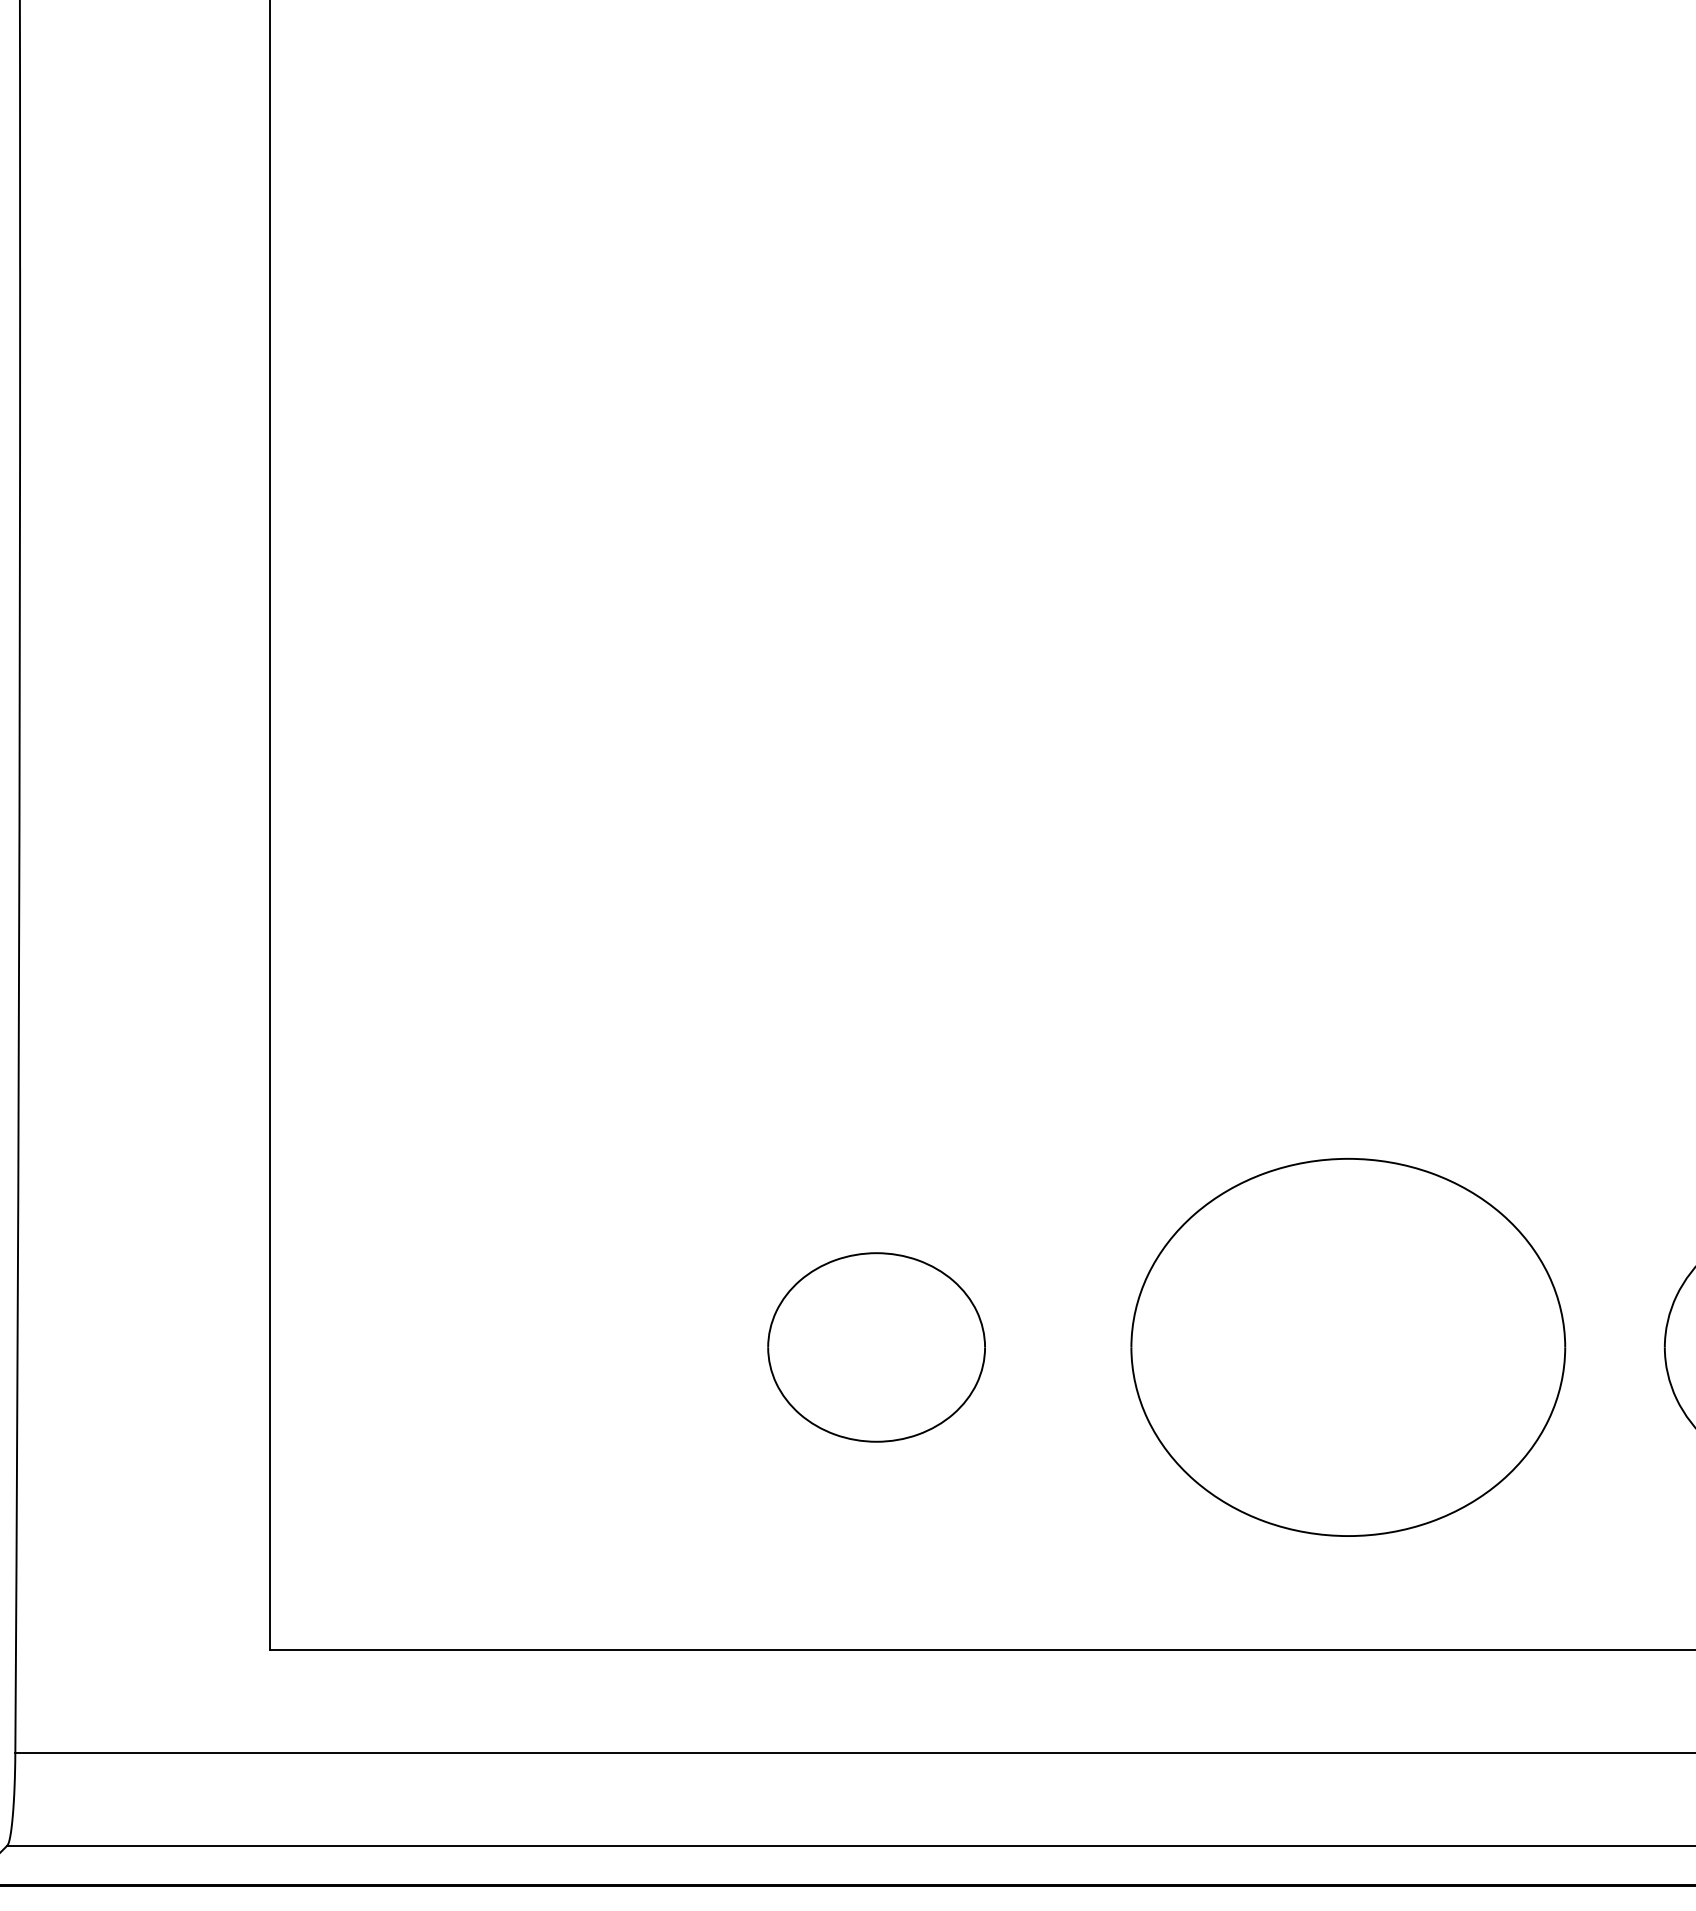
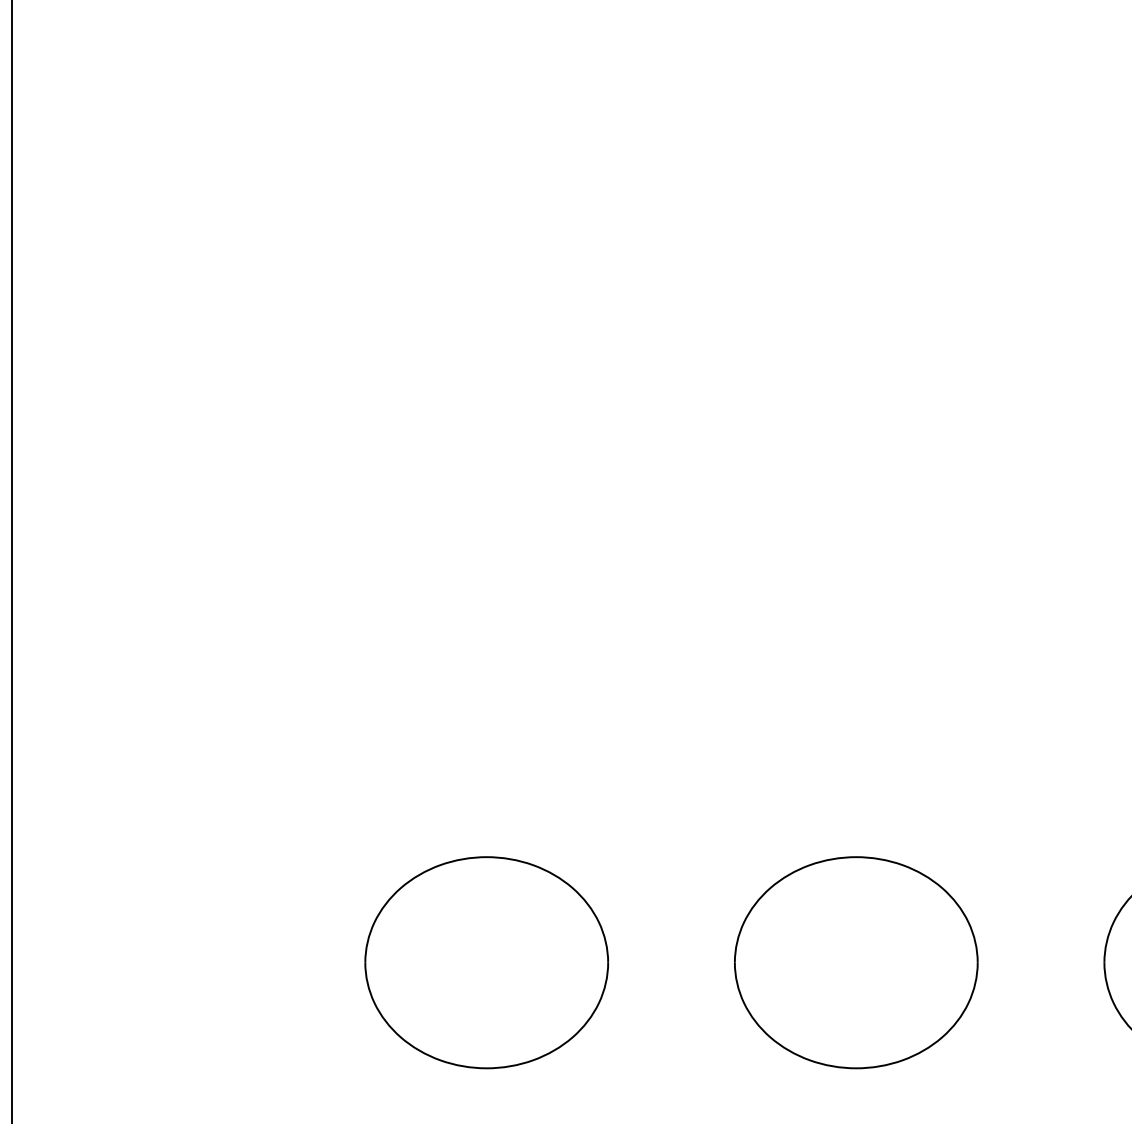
part: (876, 1347) -> (486, 962), size x1.43
part: (1347, 1347) -> (855, 962), size x0.71

